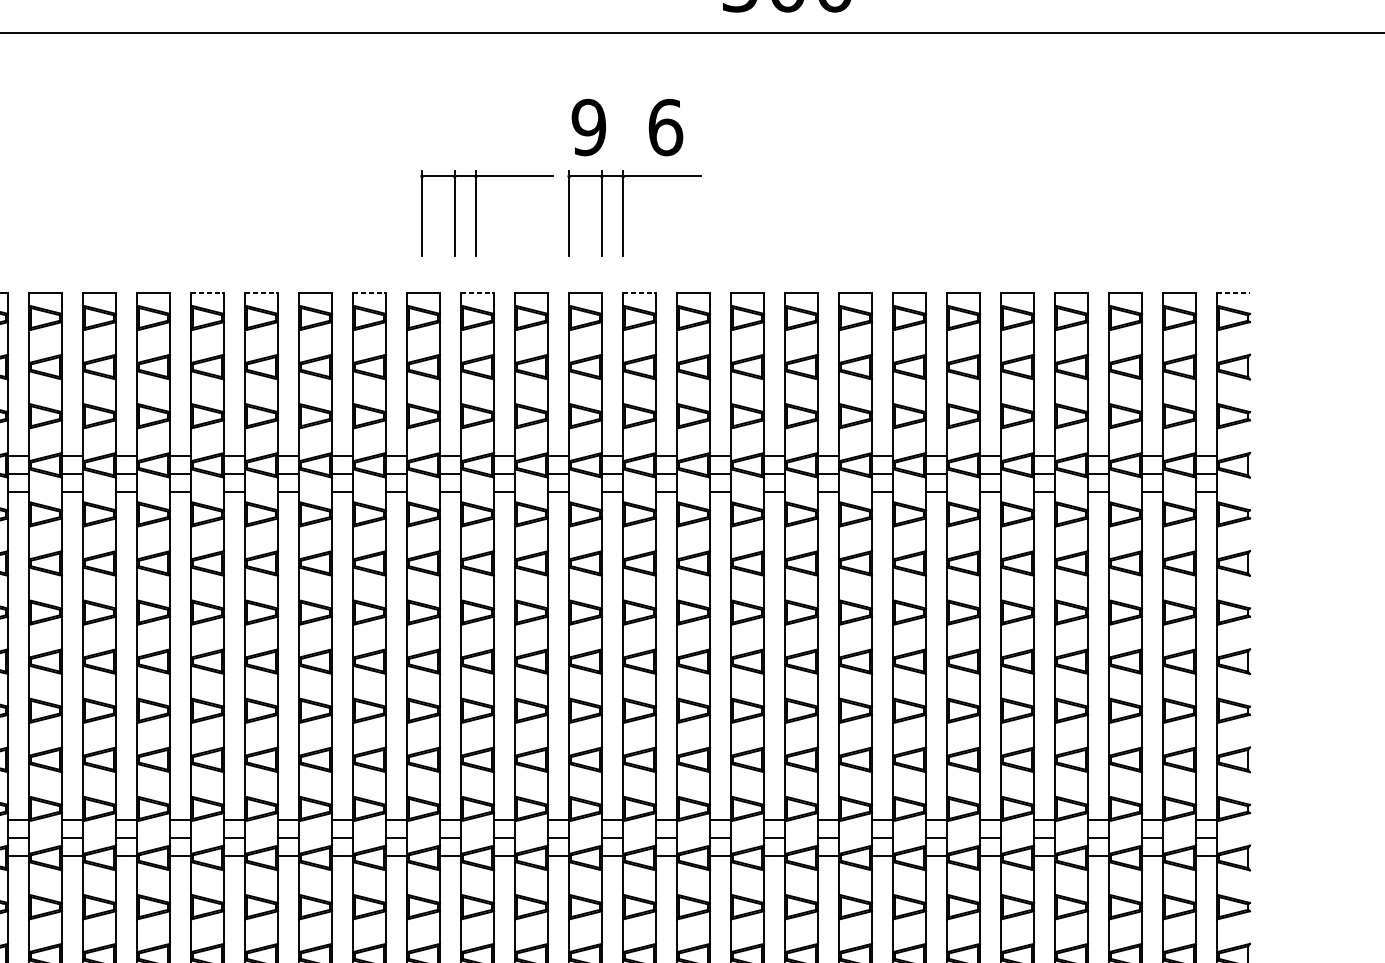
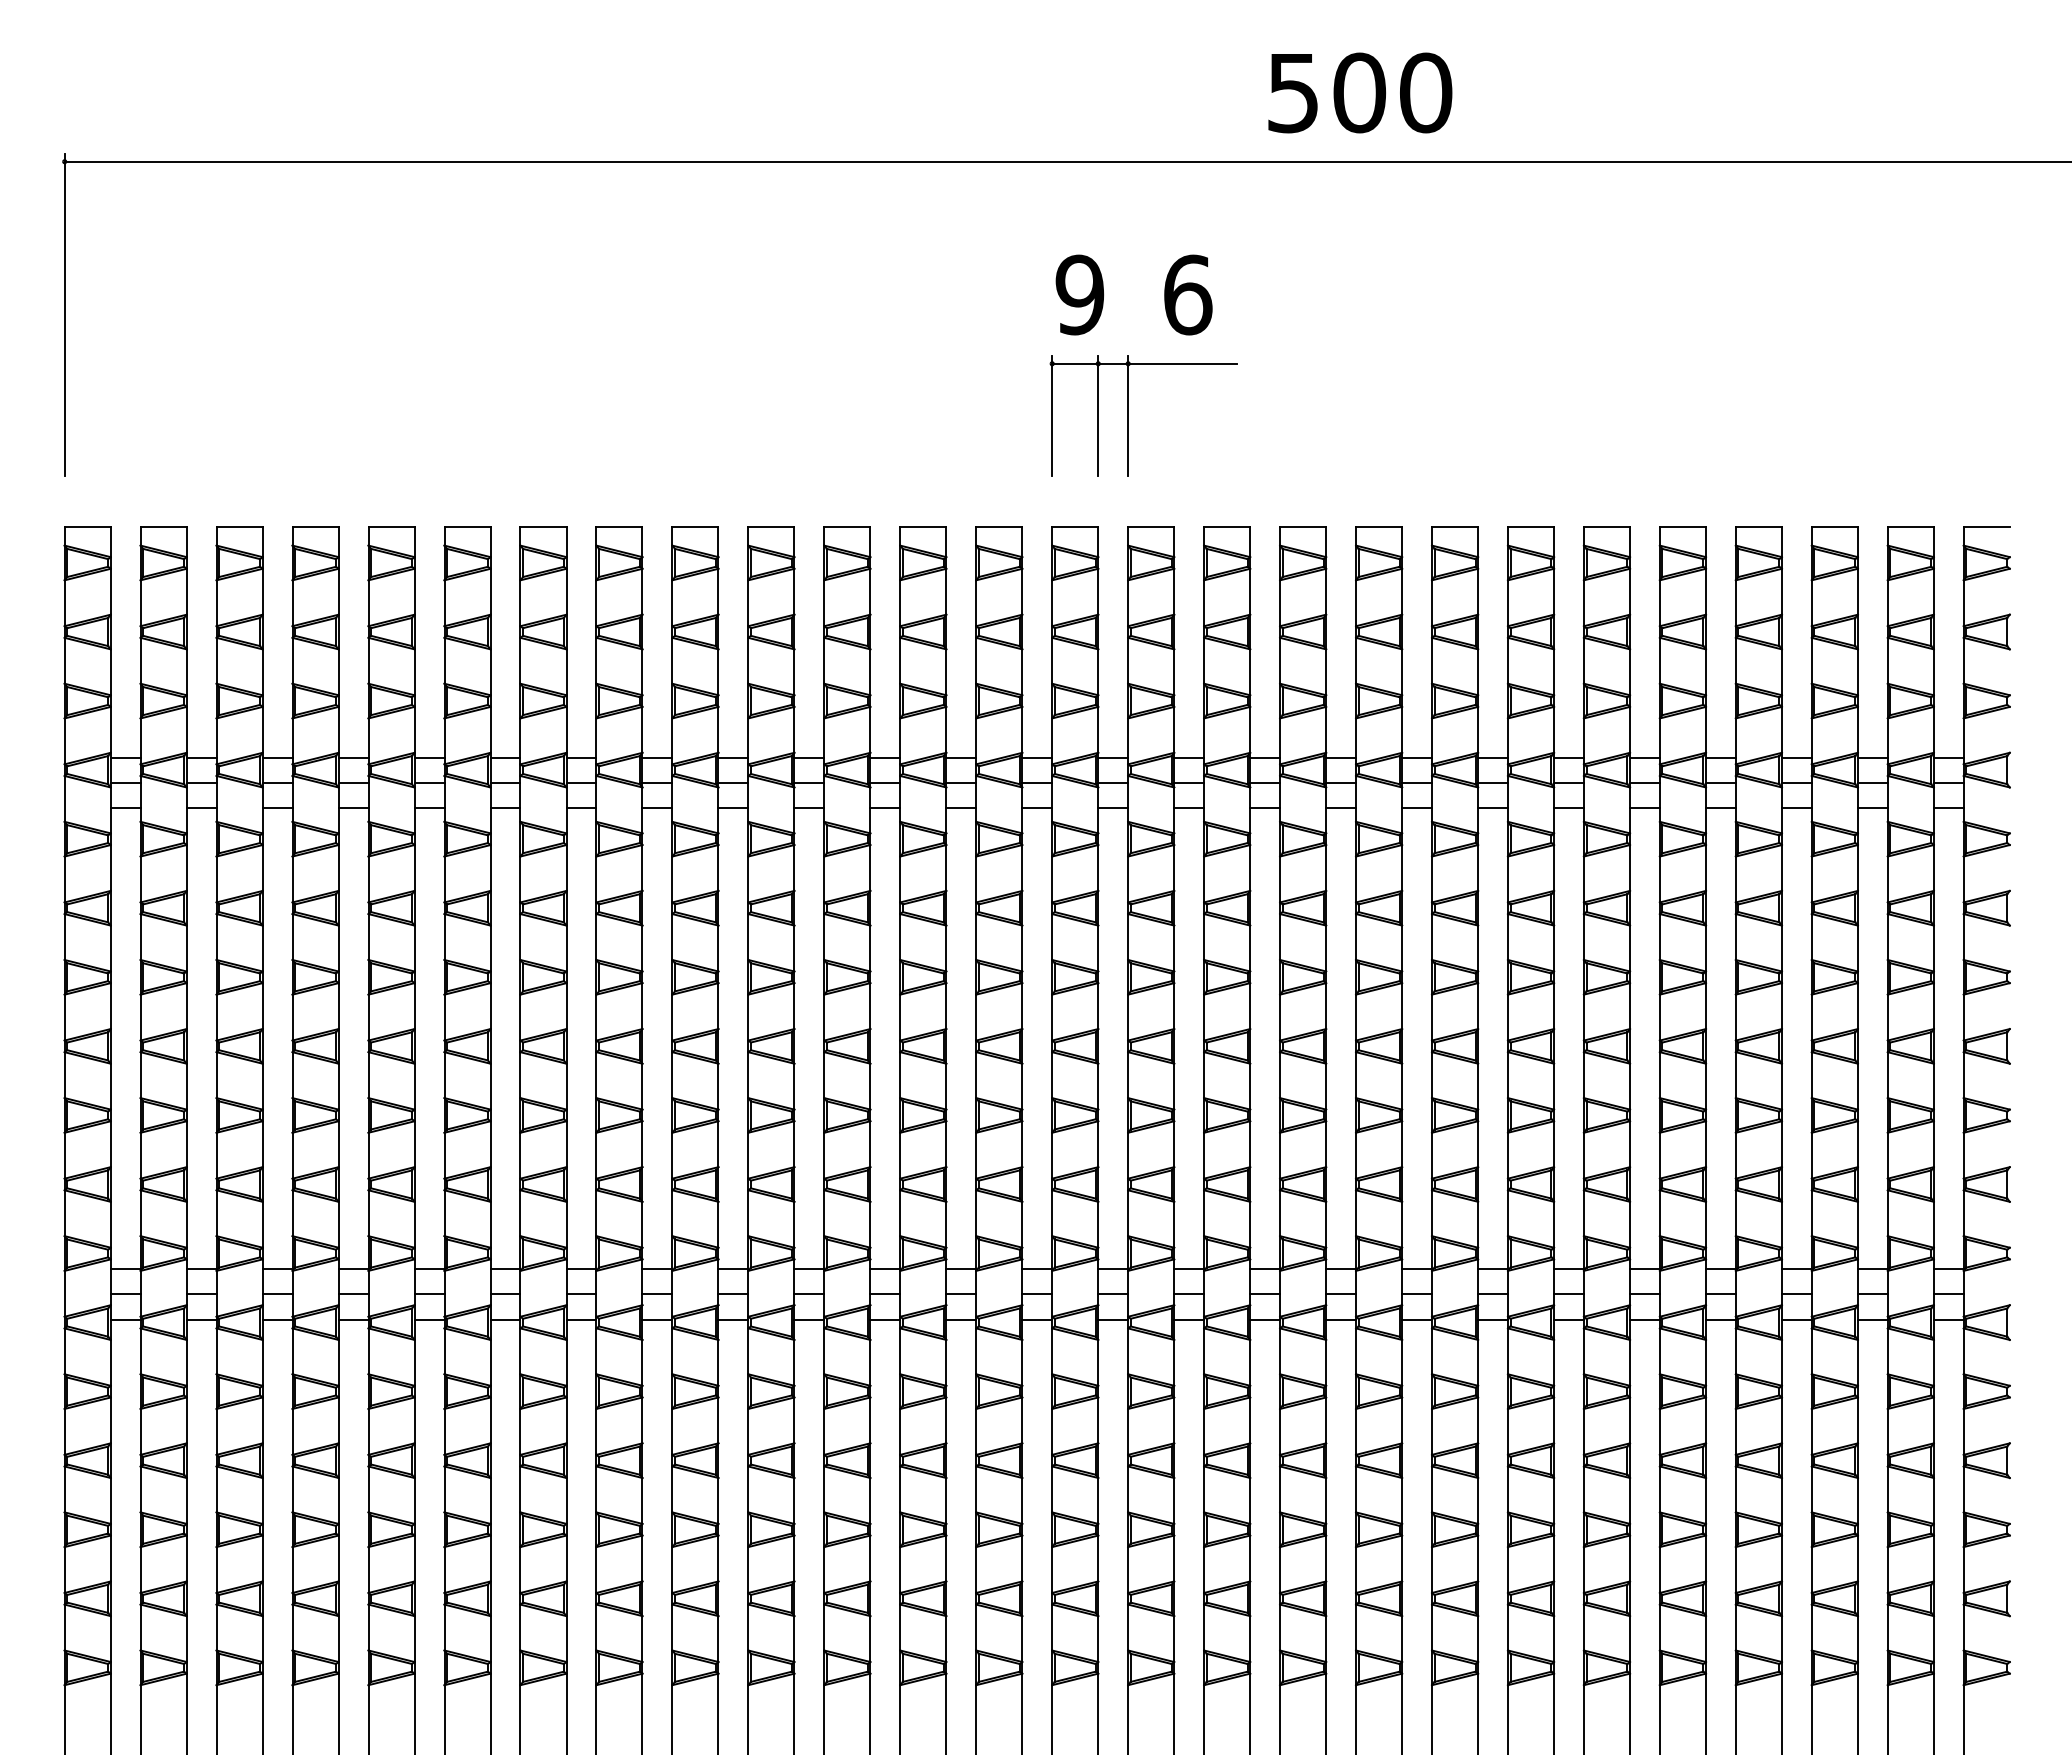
part: (476, 213) -> (921, 415), removed
line: (207, 292) -> (543, 527), dashed -> solid
line: (261, 292) -> (619, 527), dashed -> solid
line: (369, 292) -> (771, 527), dashed -> solid
line: (477, 292) -> (923, 527), dashed -> solid
line: (639, 292) -> (1151, 527), dashed -> solid
line: (1234, 292) -> (1987, 527), dashed -> solid

